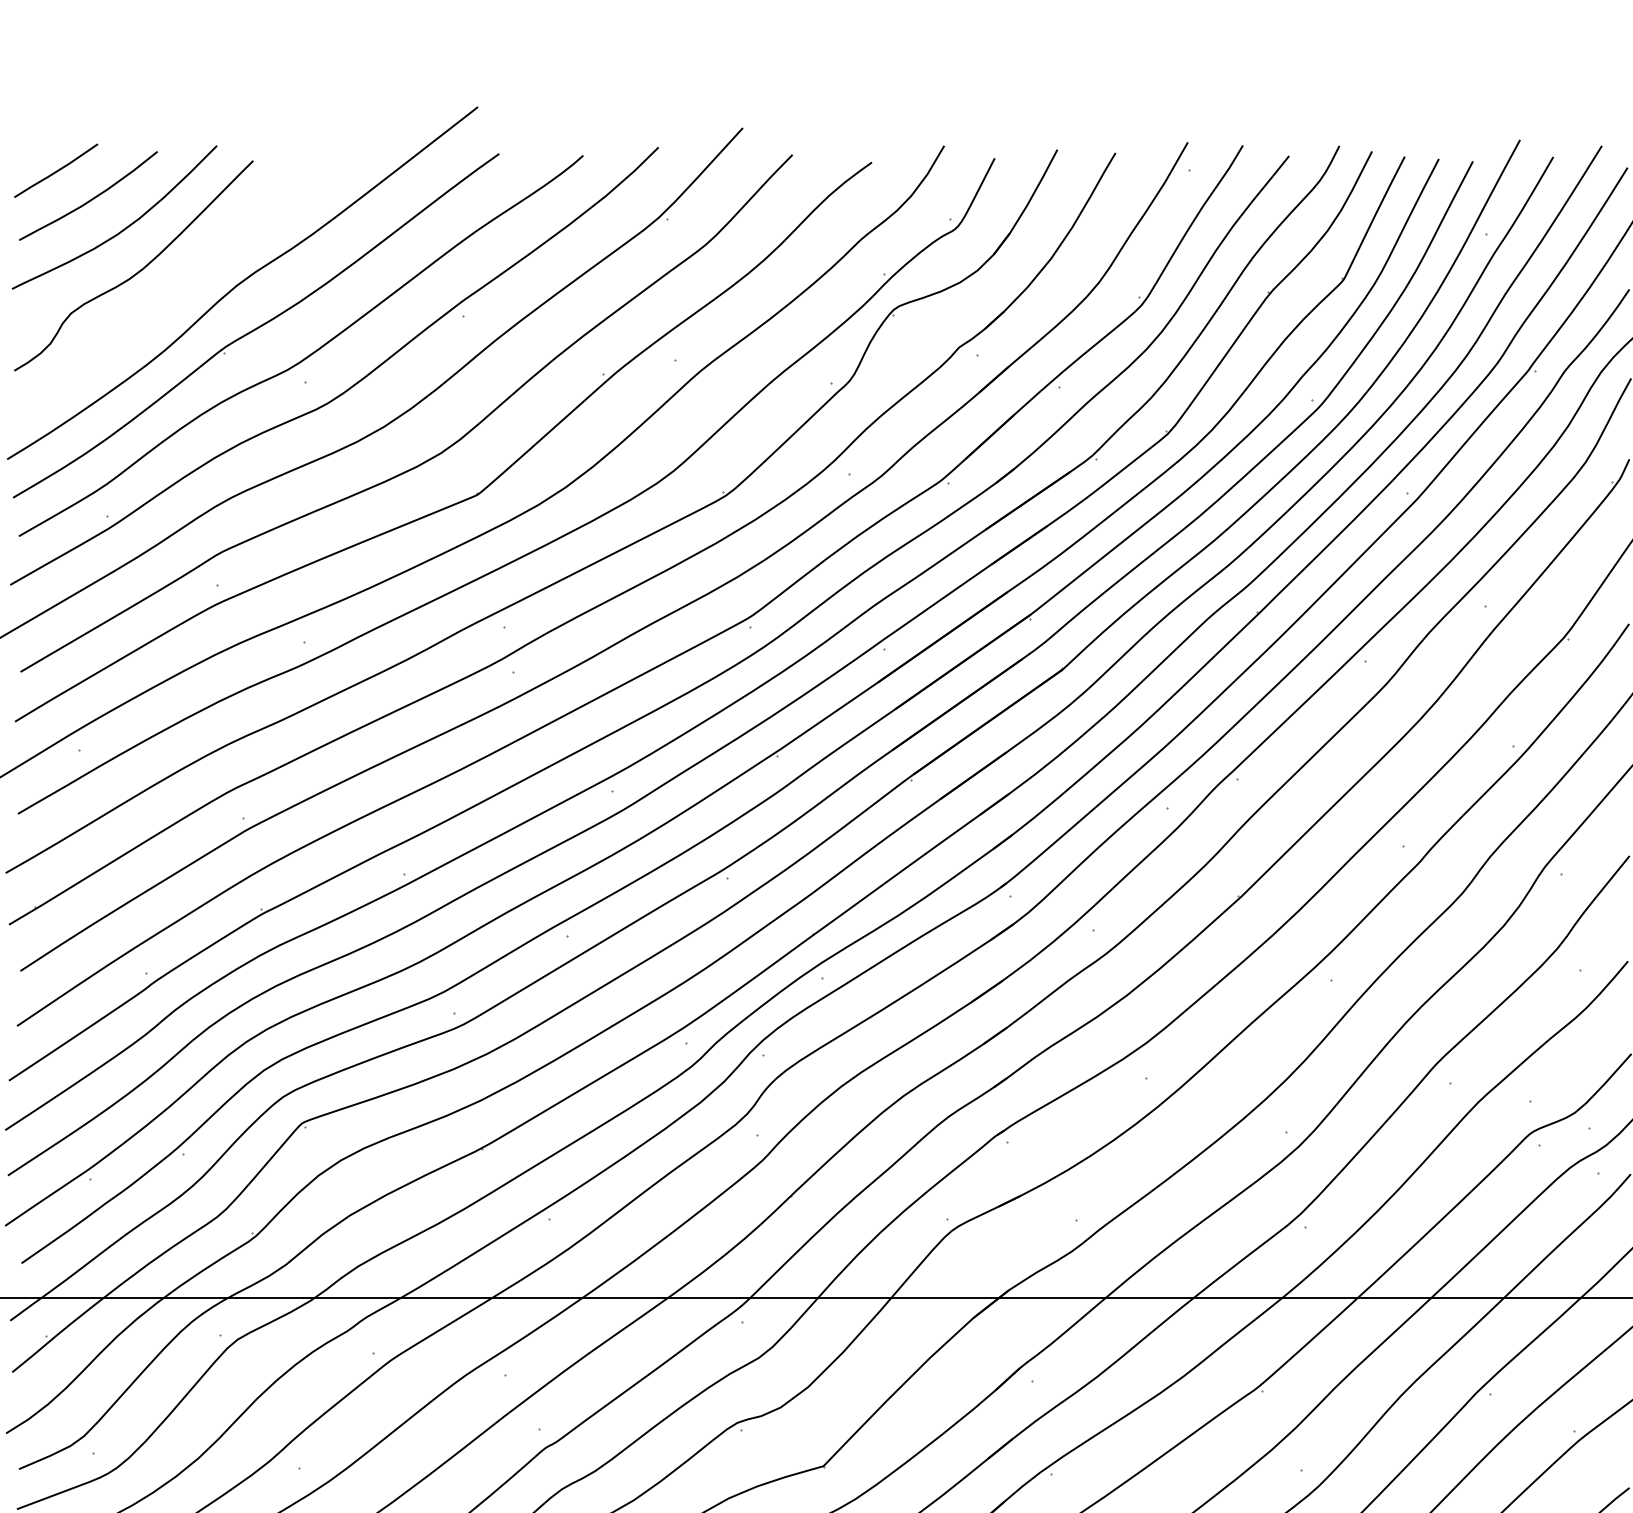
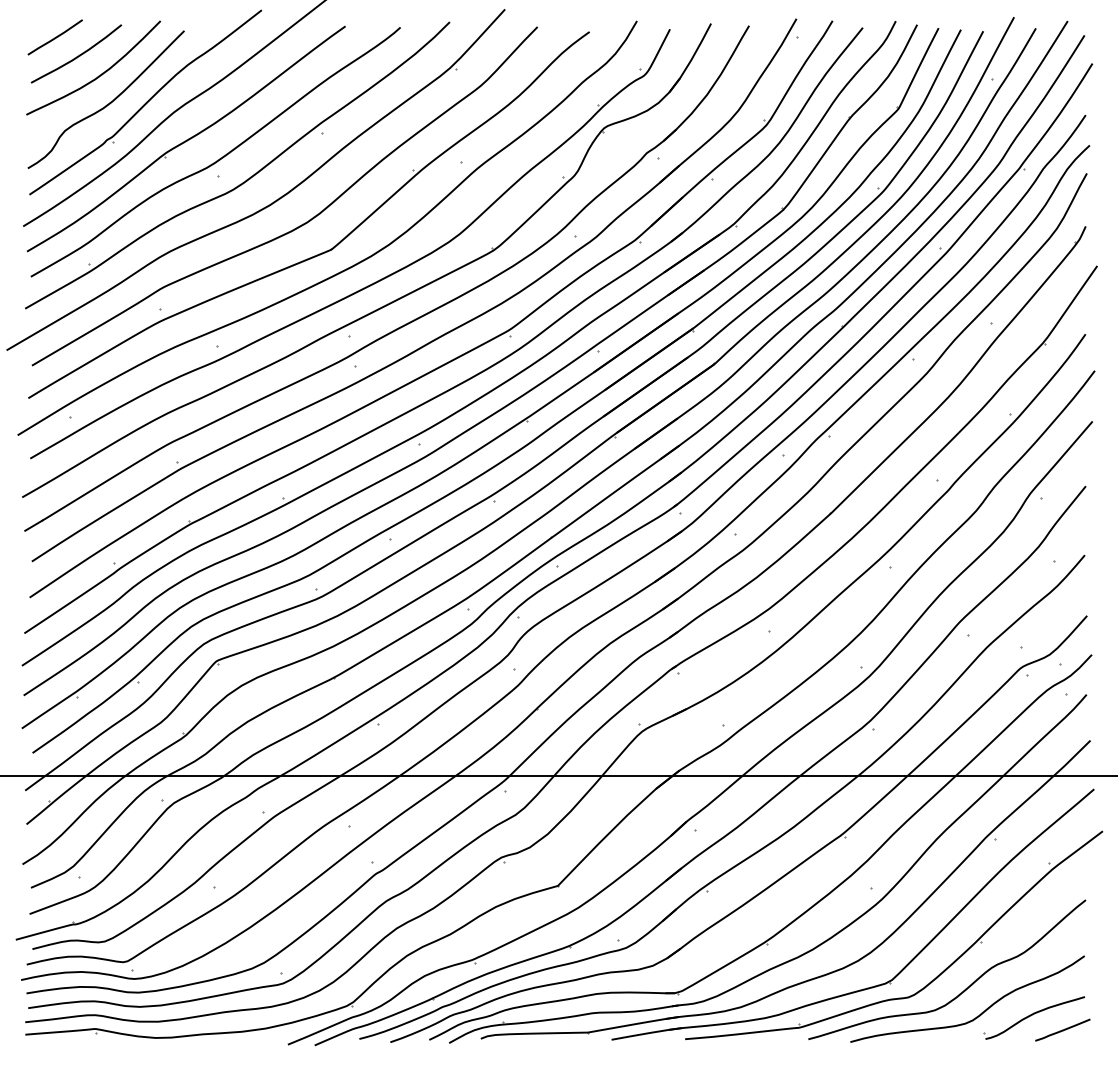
part: (193, 270) -> (145, 102), added

